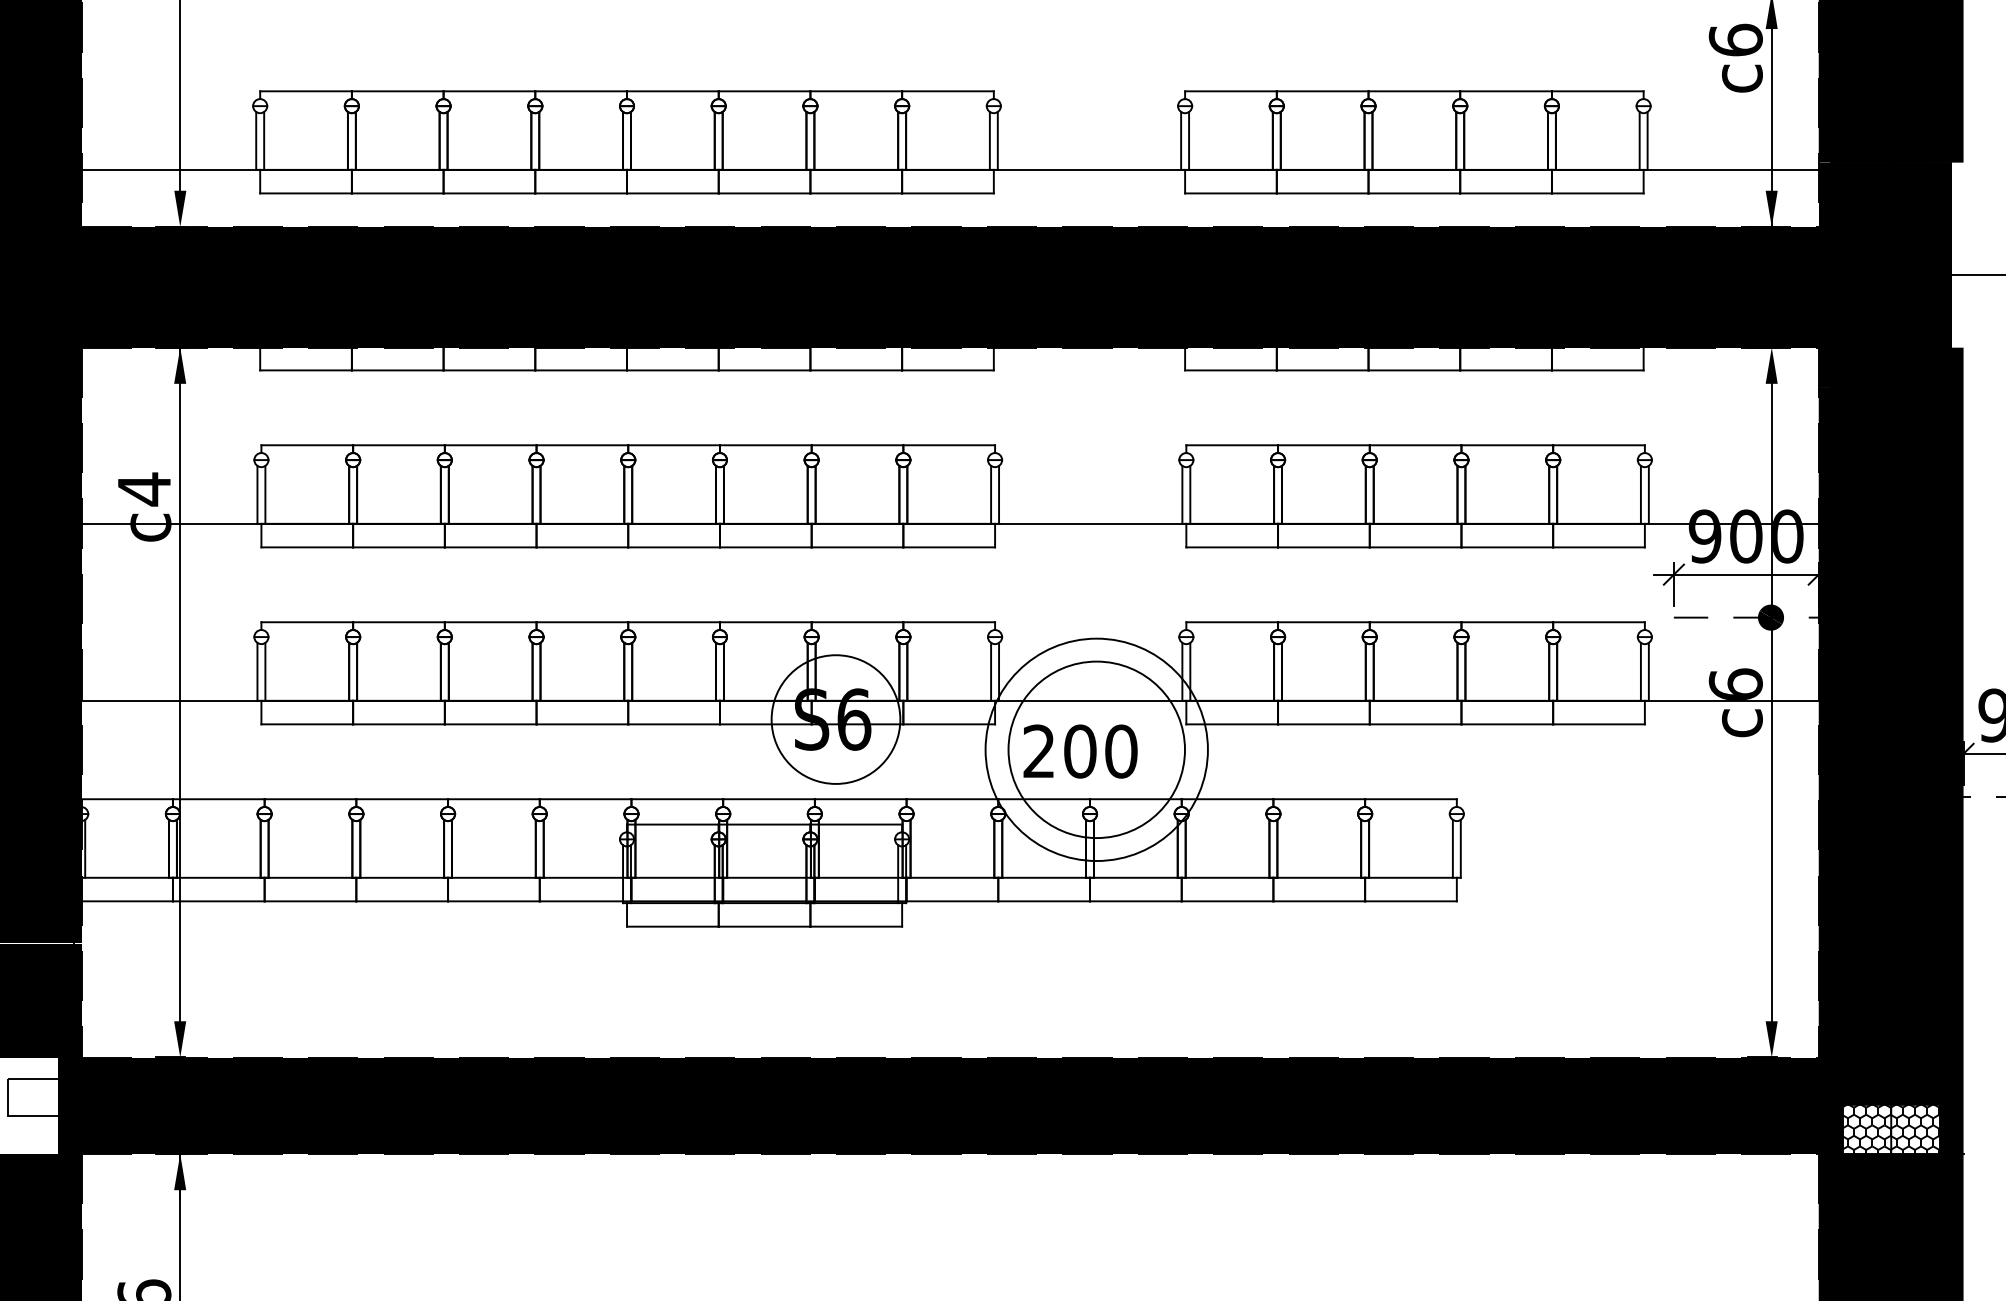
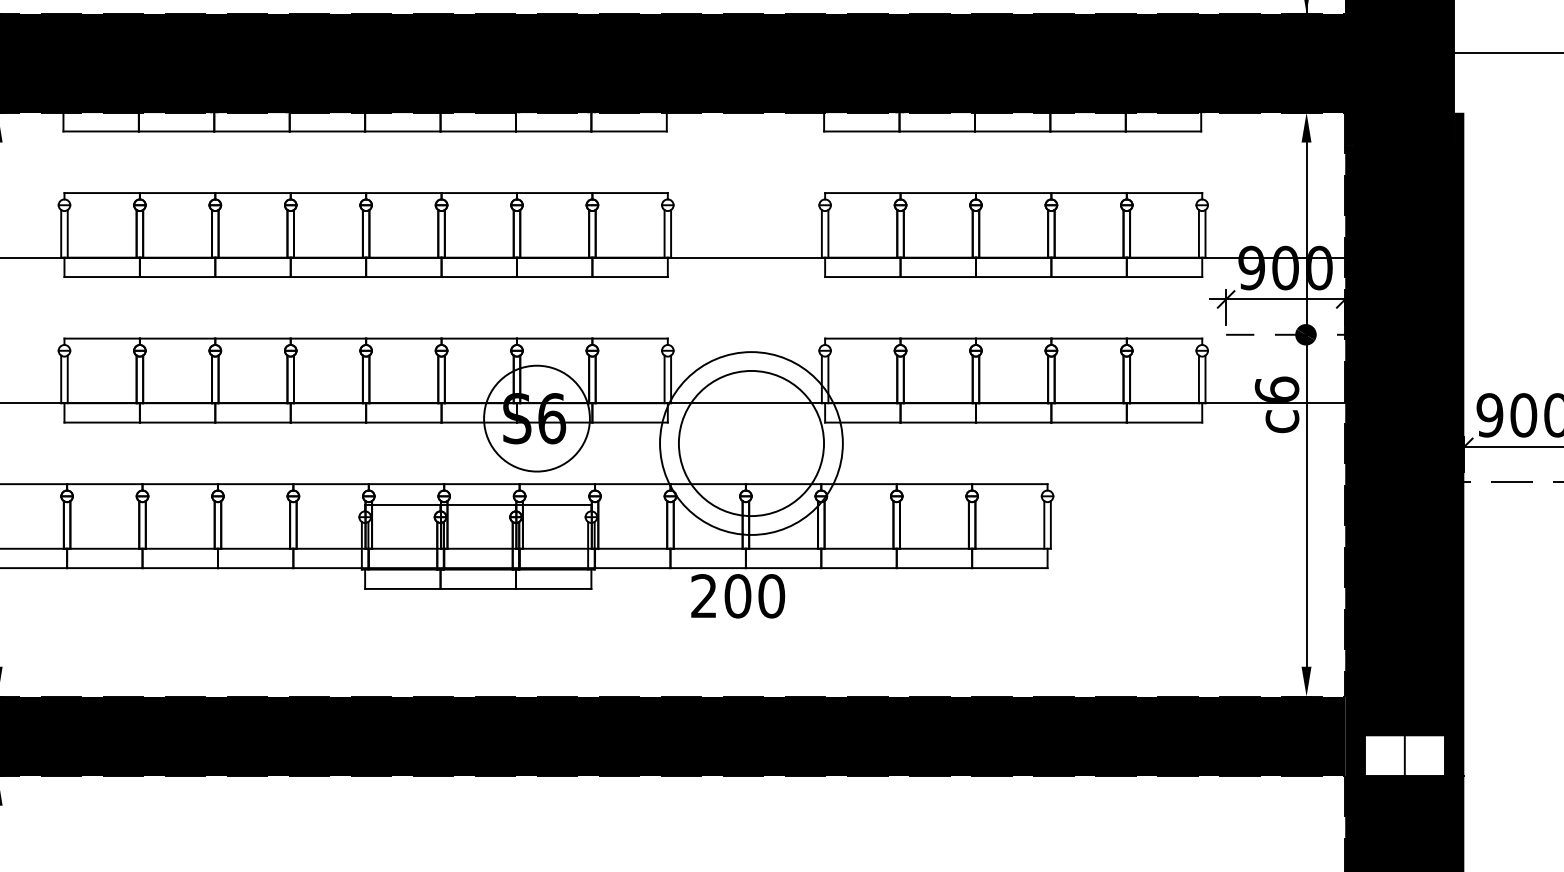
text: (1080, 751) -> (738, 596), moved
hatch: (1891, 1105) -> (1405, 736), removed

